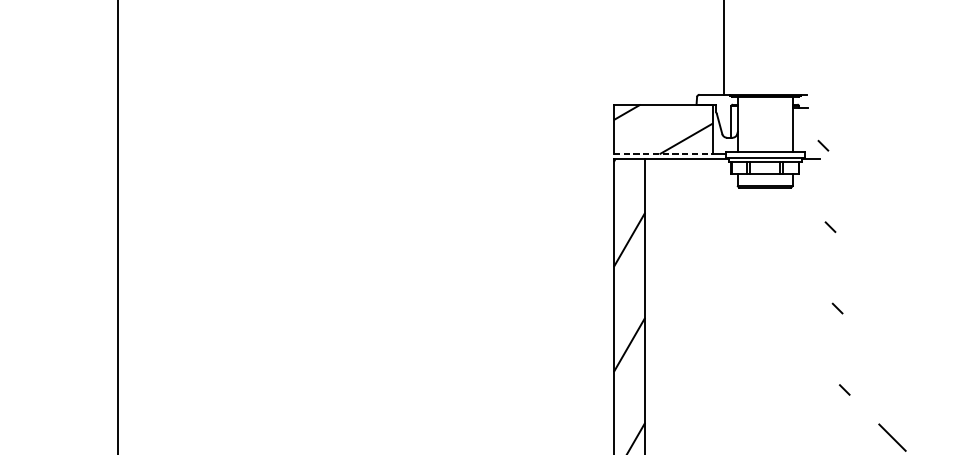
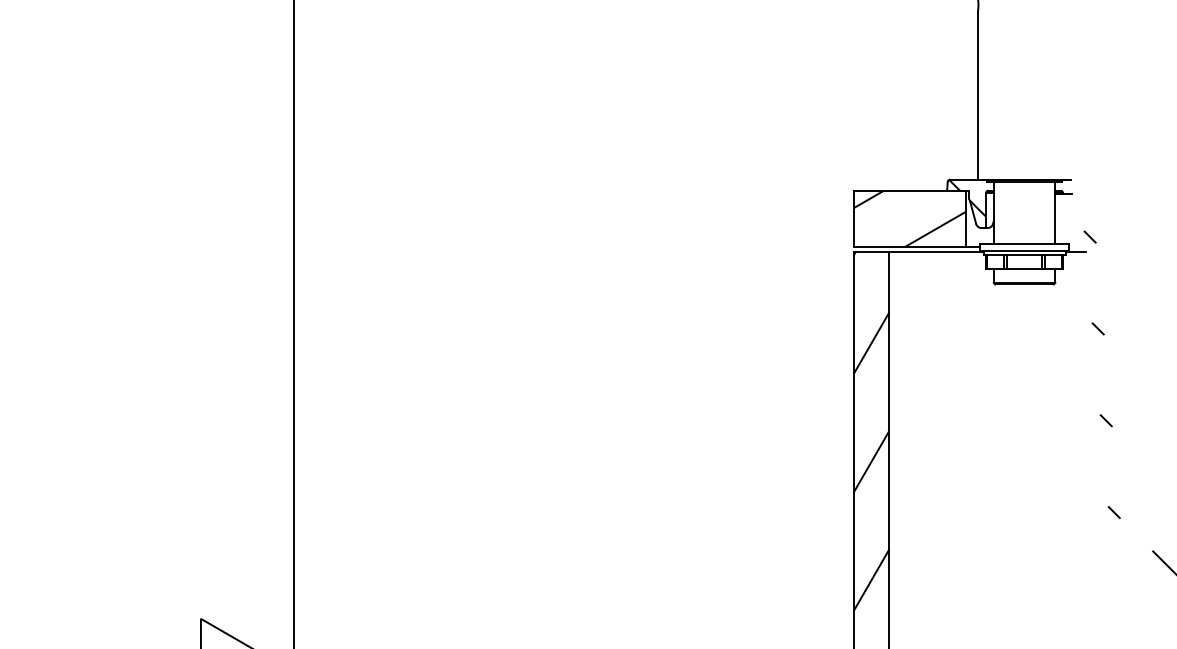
hatch: (714, 111) -> (967, 198), added
line: (663, 154) -> (909, 246), dashed -> solid

